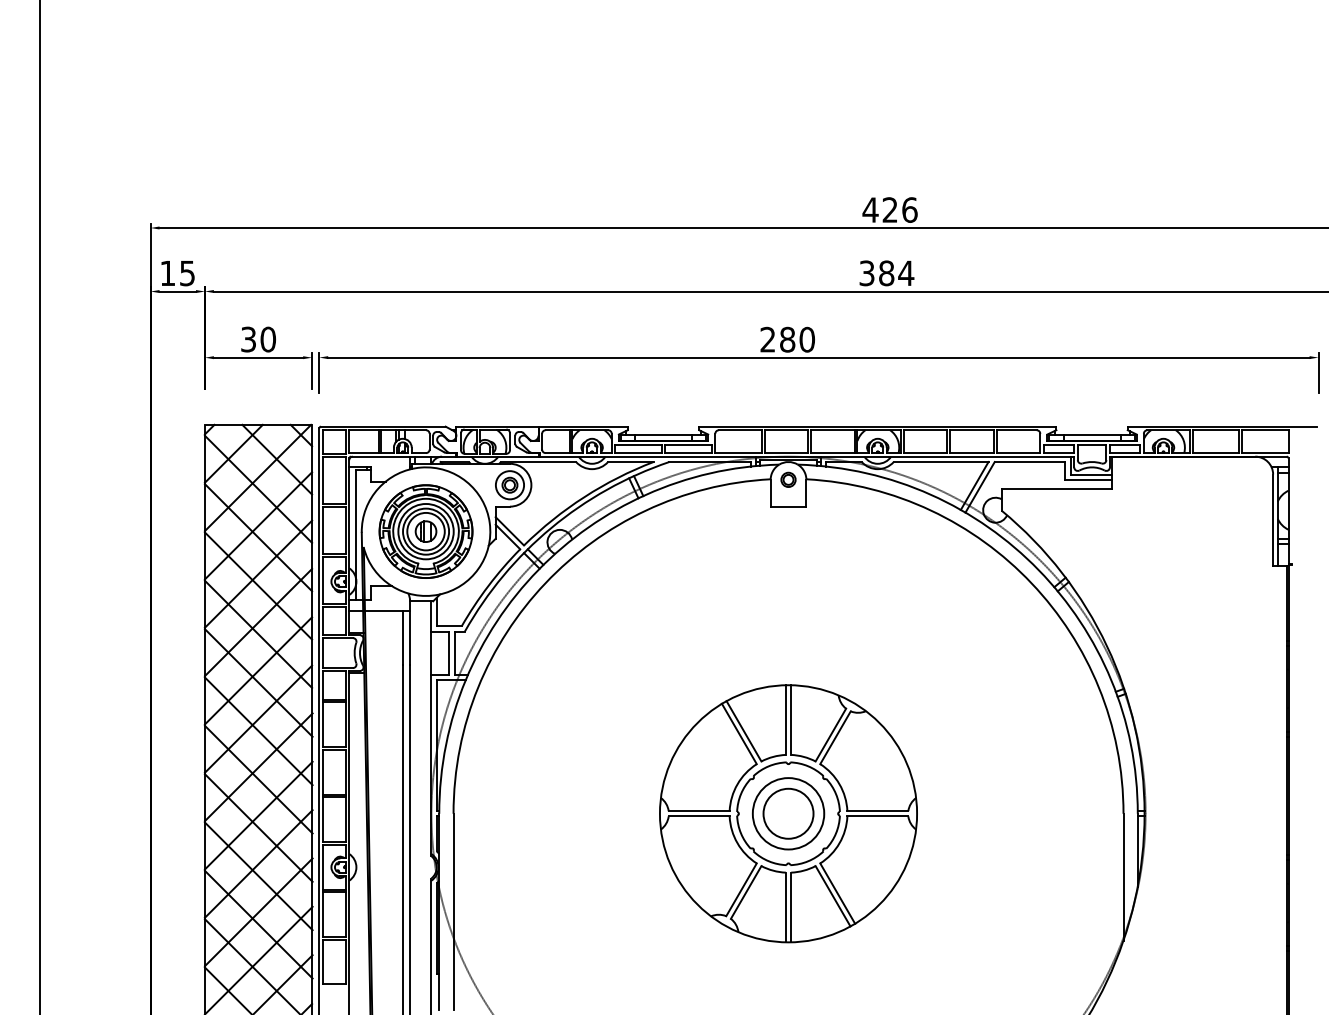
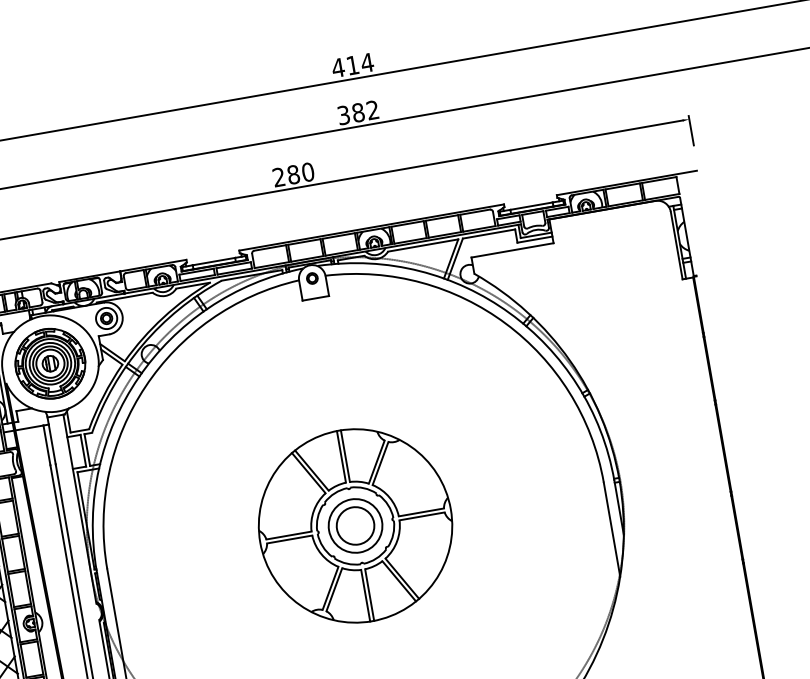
text: (899, 209) -> (359, 63), 426 -> 414
text: (906, 272) -> (372, 109), 384 -> 382

